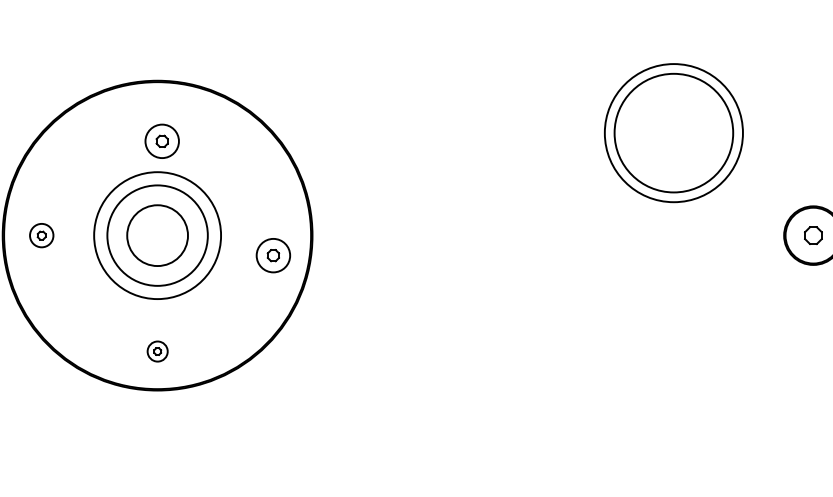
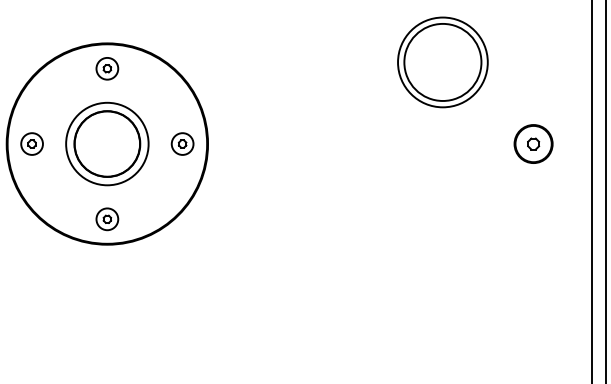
part: (673, 133) -> (442, 62), moved
part: (162, 140) -> (107, 68), moved
part: (40, 234) -> (31, 143), size x1.43
circle: (157, 234) -> (107, 143), size x1.67
part: (273, 254) -> (182, 143), moved
part: (157, 351) -> (107, 219), size x1.67

